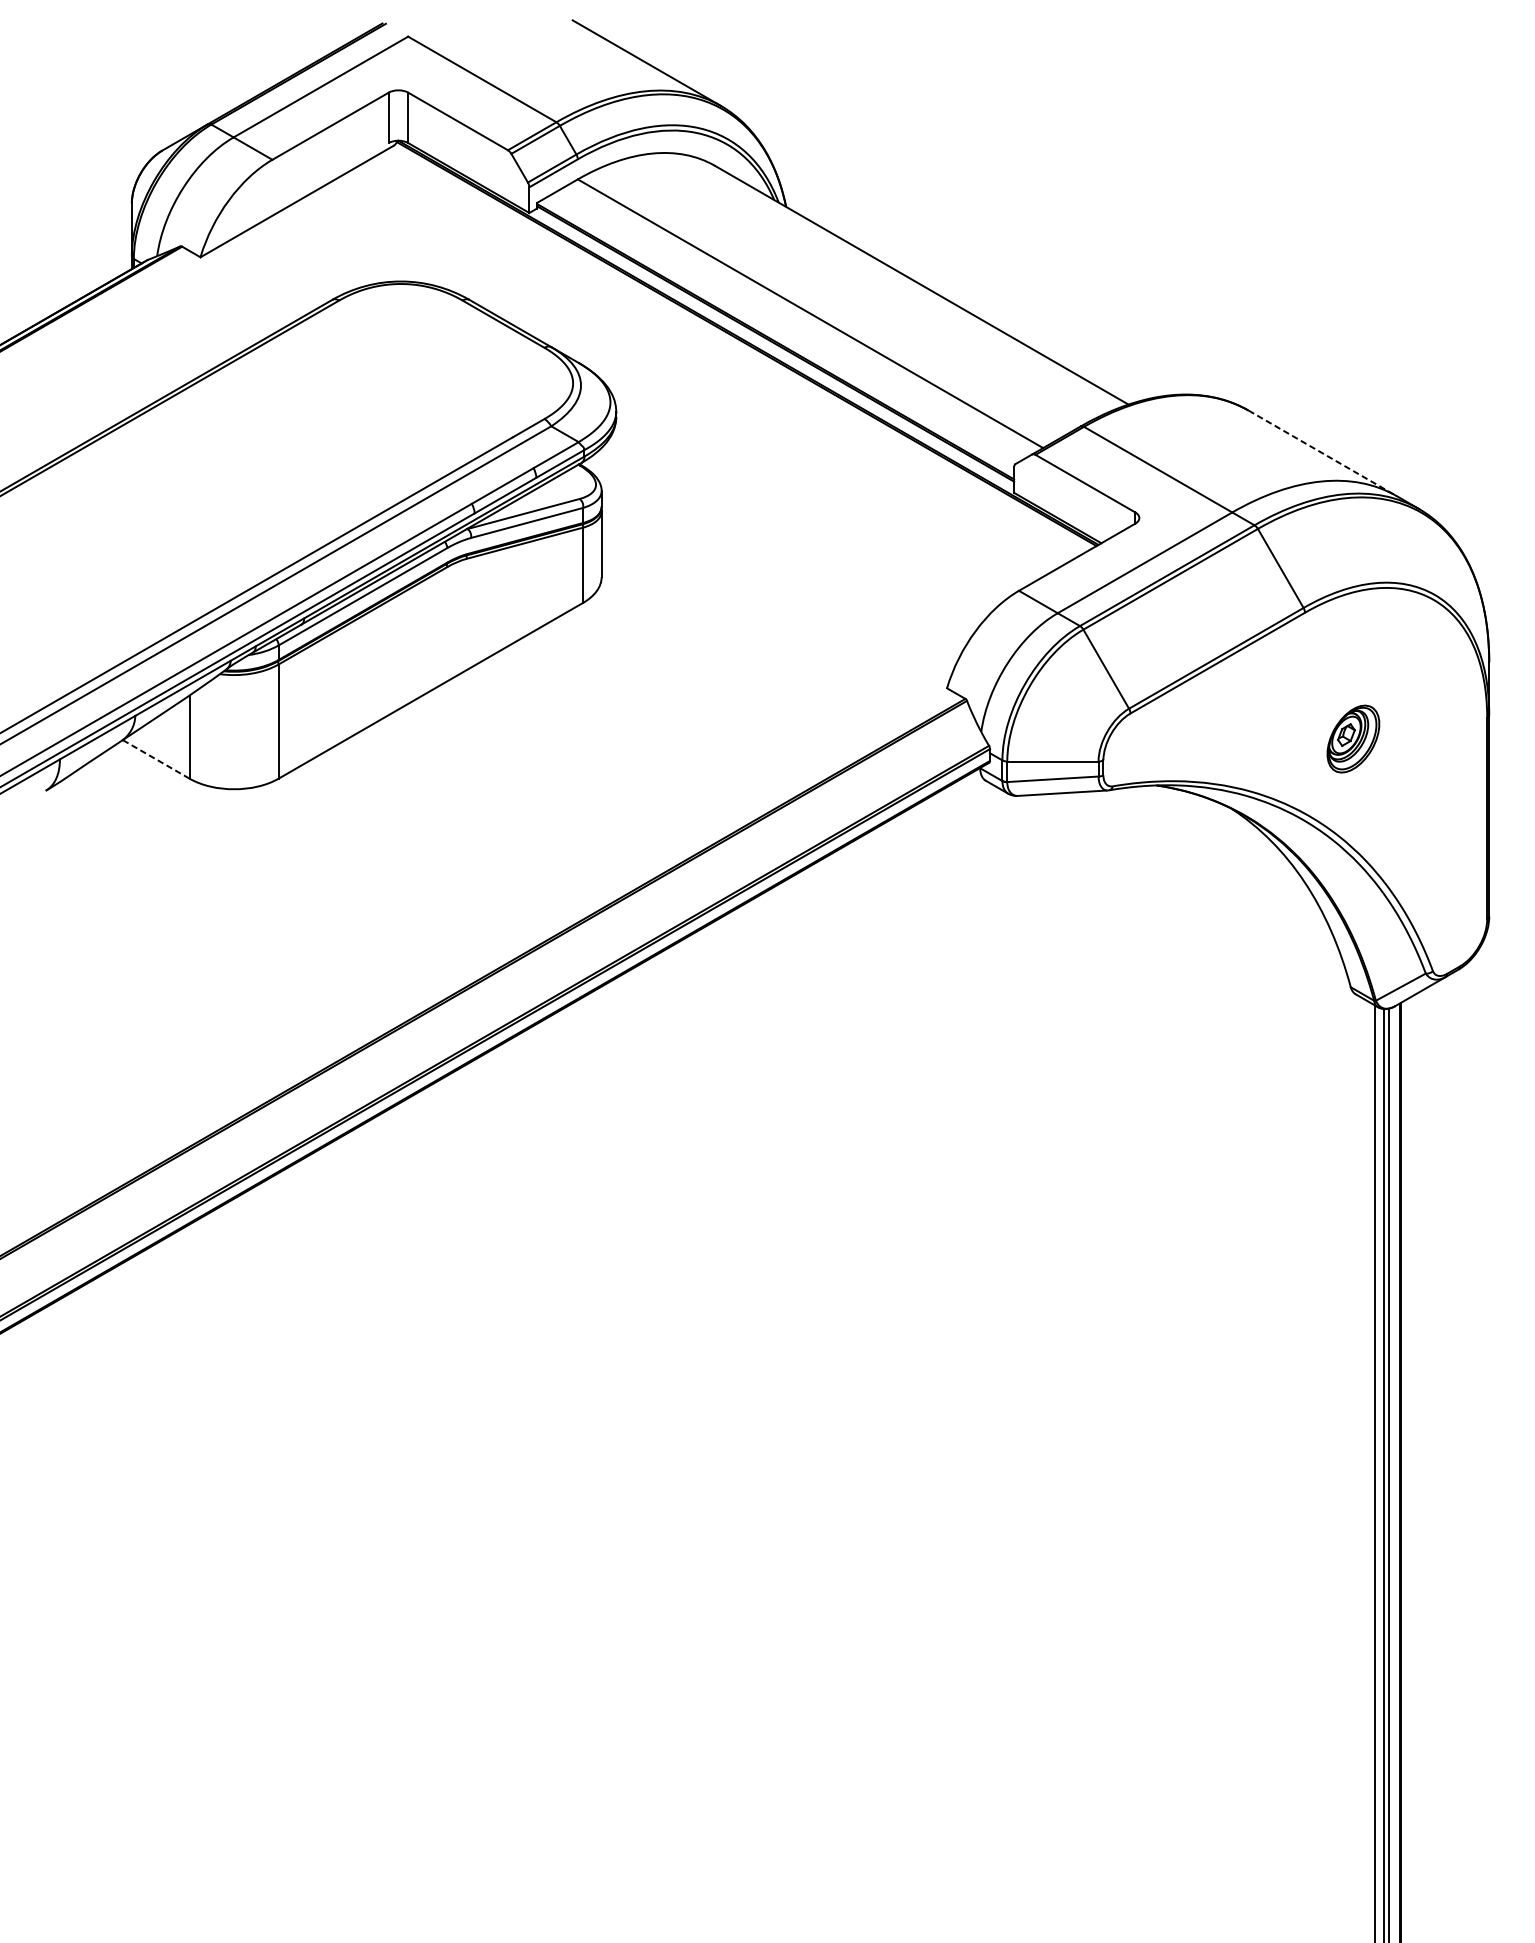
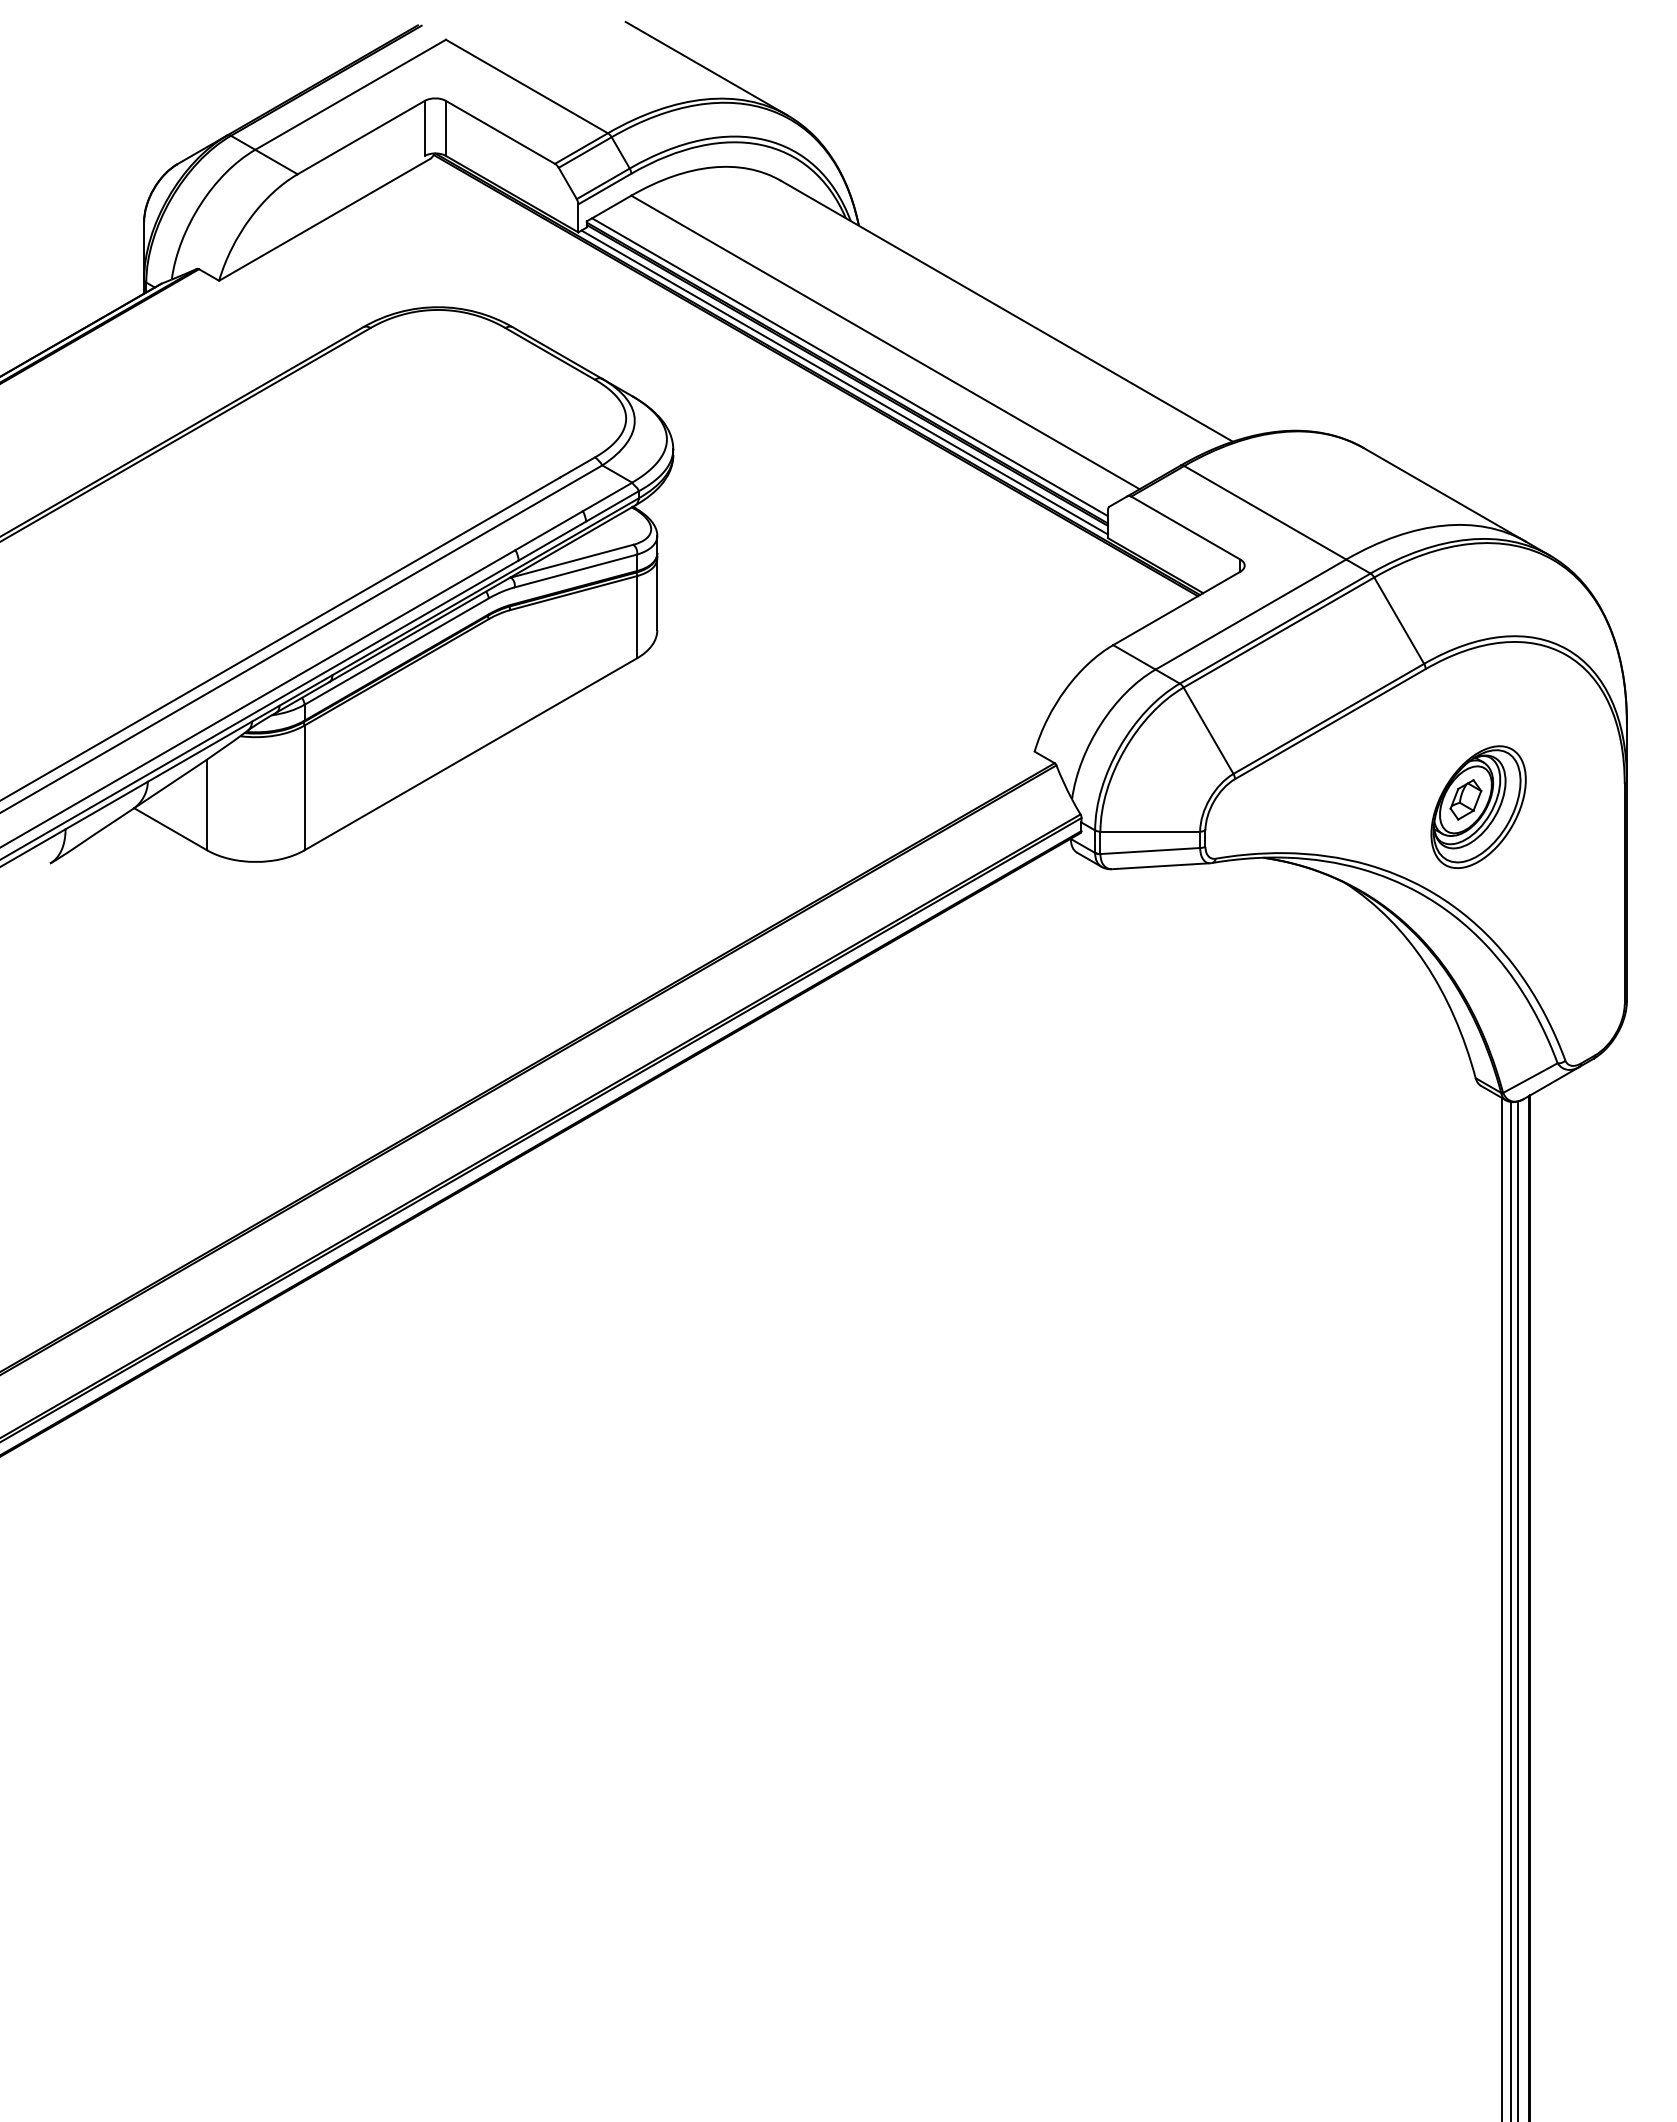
line: (777, 336) -> (849, 367), added
line: (772, 350) -> (844, 382), added
line: (1323, 452) -> (1445, 494), dashed -> solid
part: (1353, 738) -> (1478, 806), size x1.67
line: (156, 759) -> (170, 829), dashed -> solid

